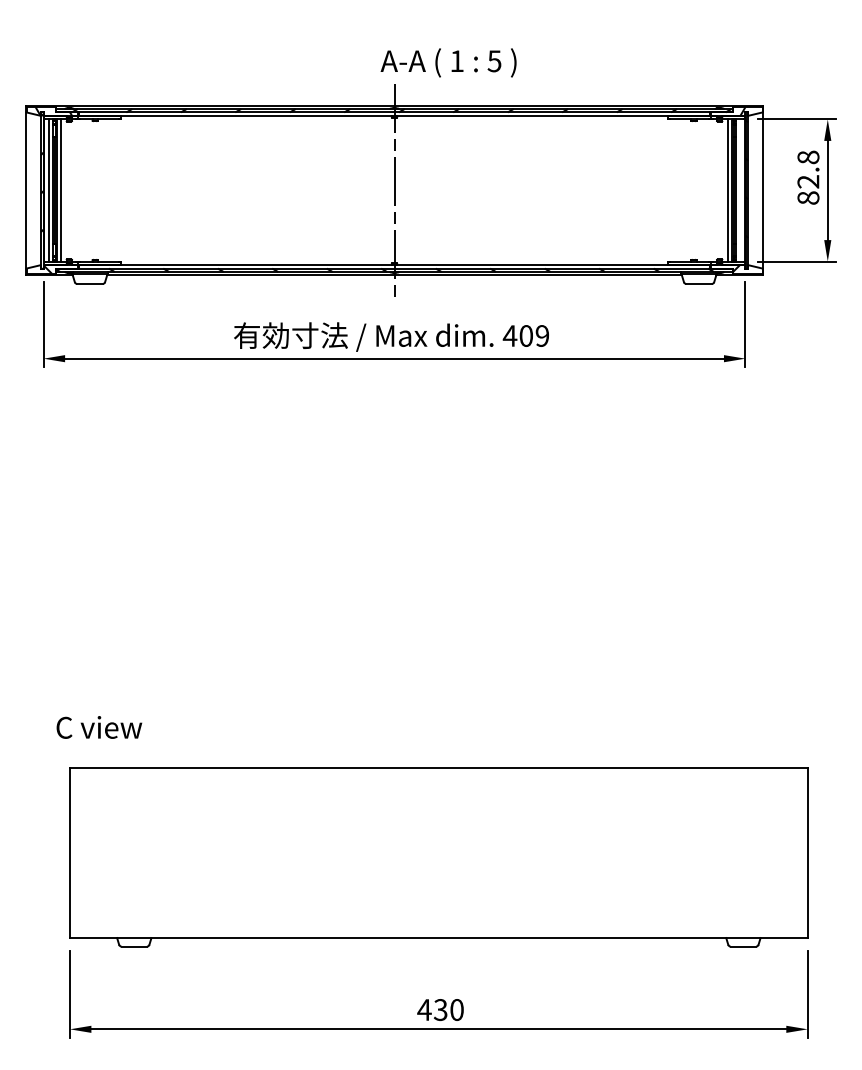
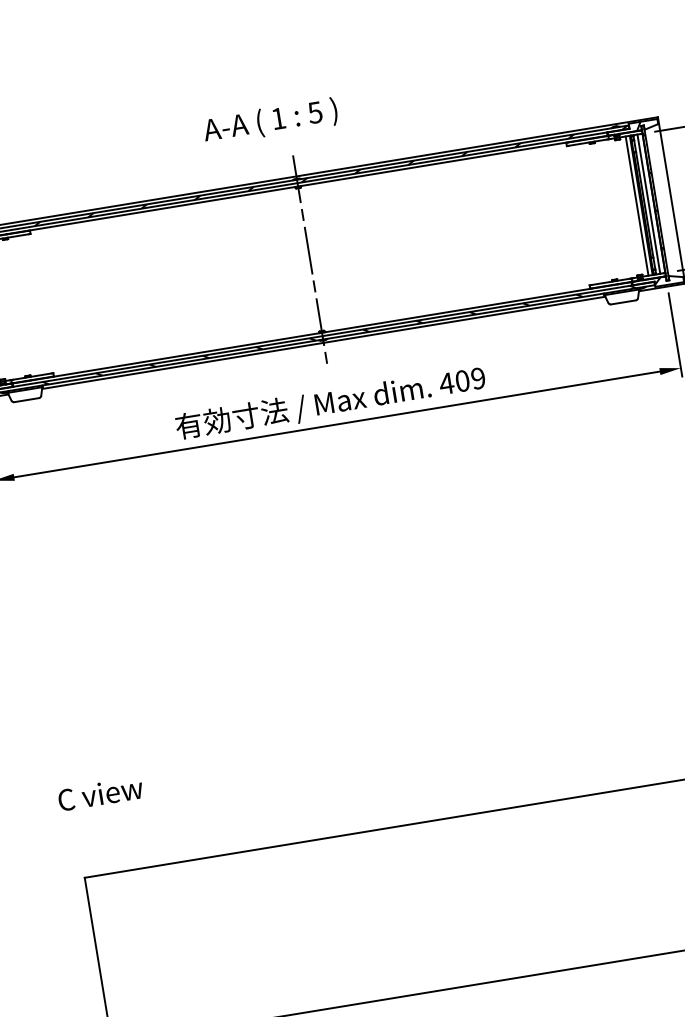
text: (448, 62) -> (270, 121), moved
line: (740, 190) -> (649, 204), added
text: (99, 727) -> (100, 793), moved

